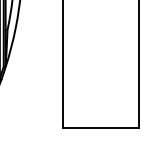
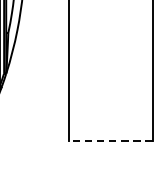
line: (100, 128) -> (110, 140), solid -> dashed

